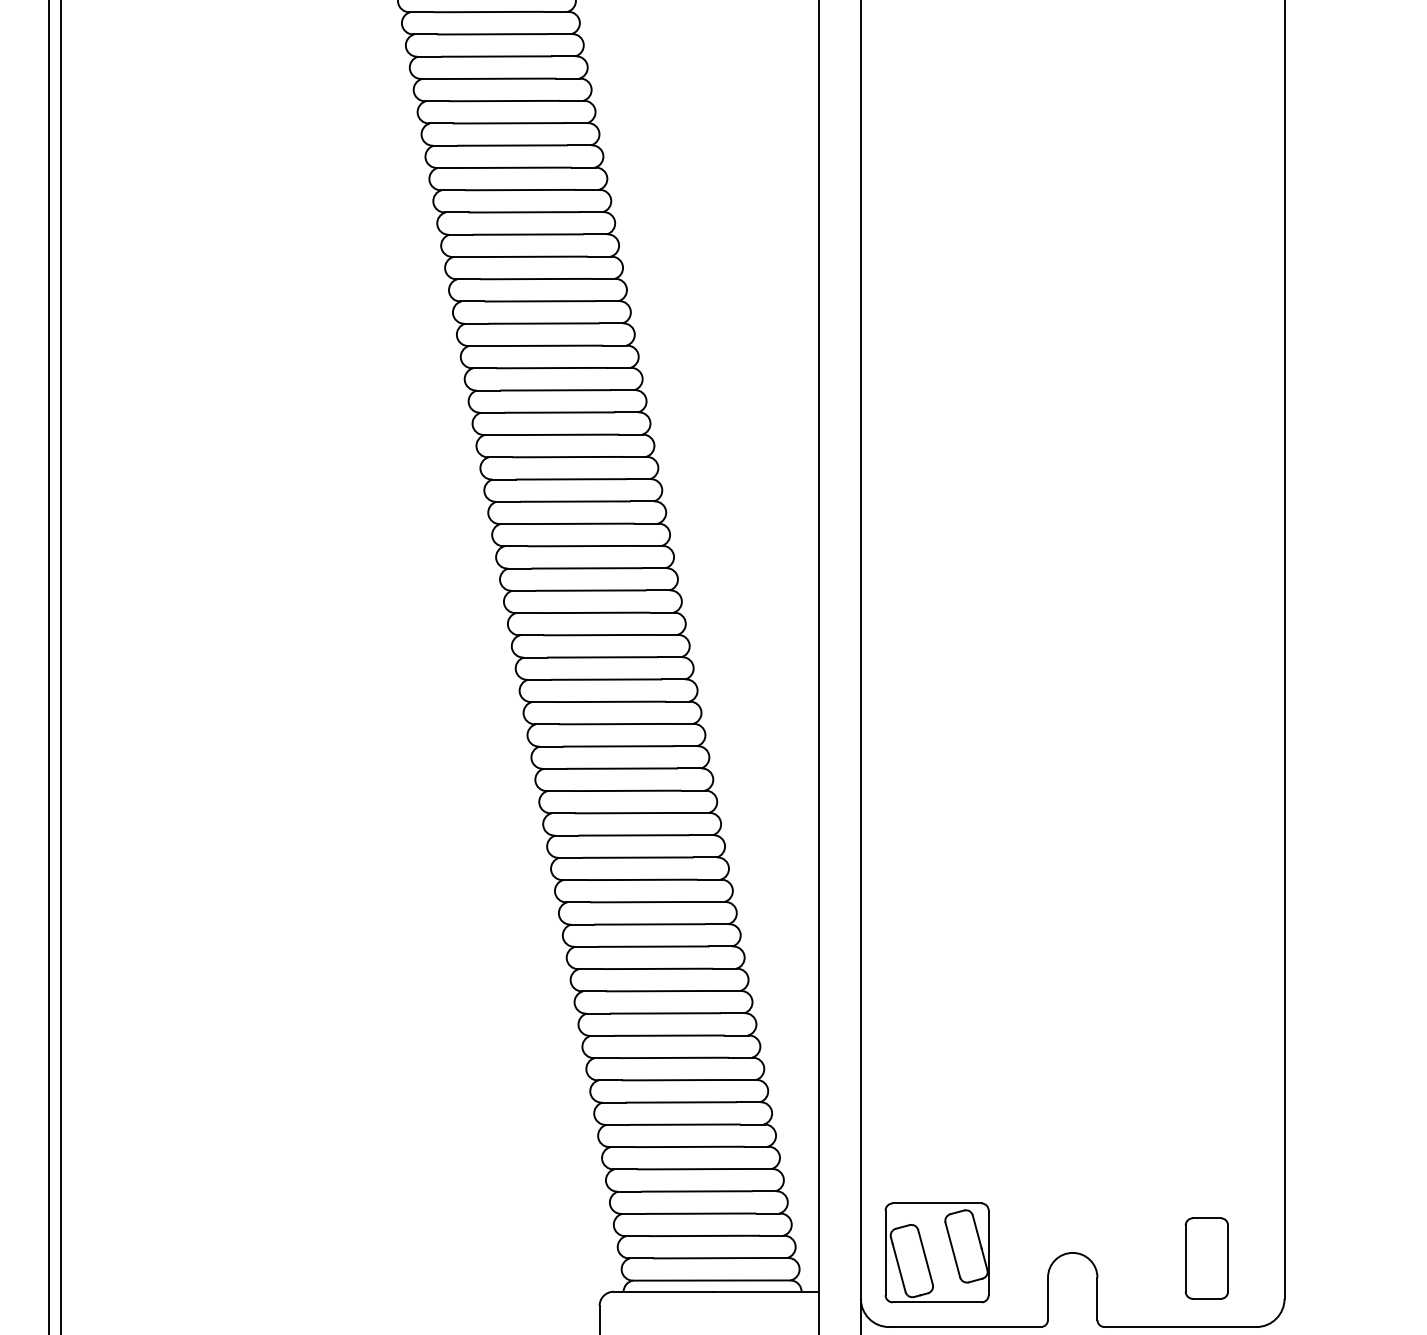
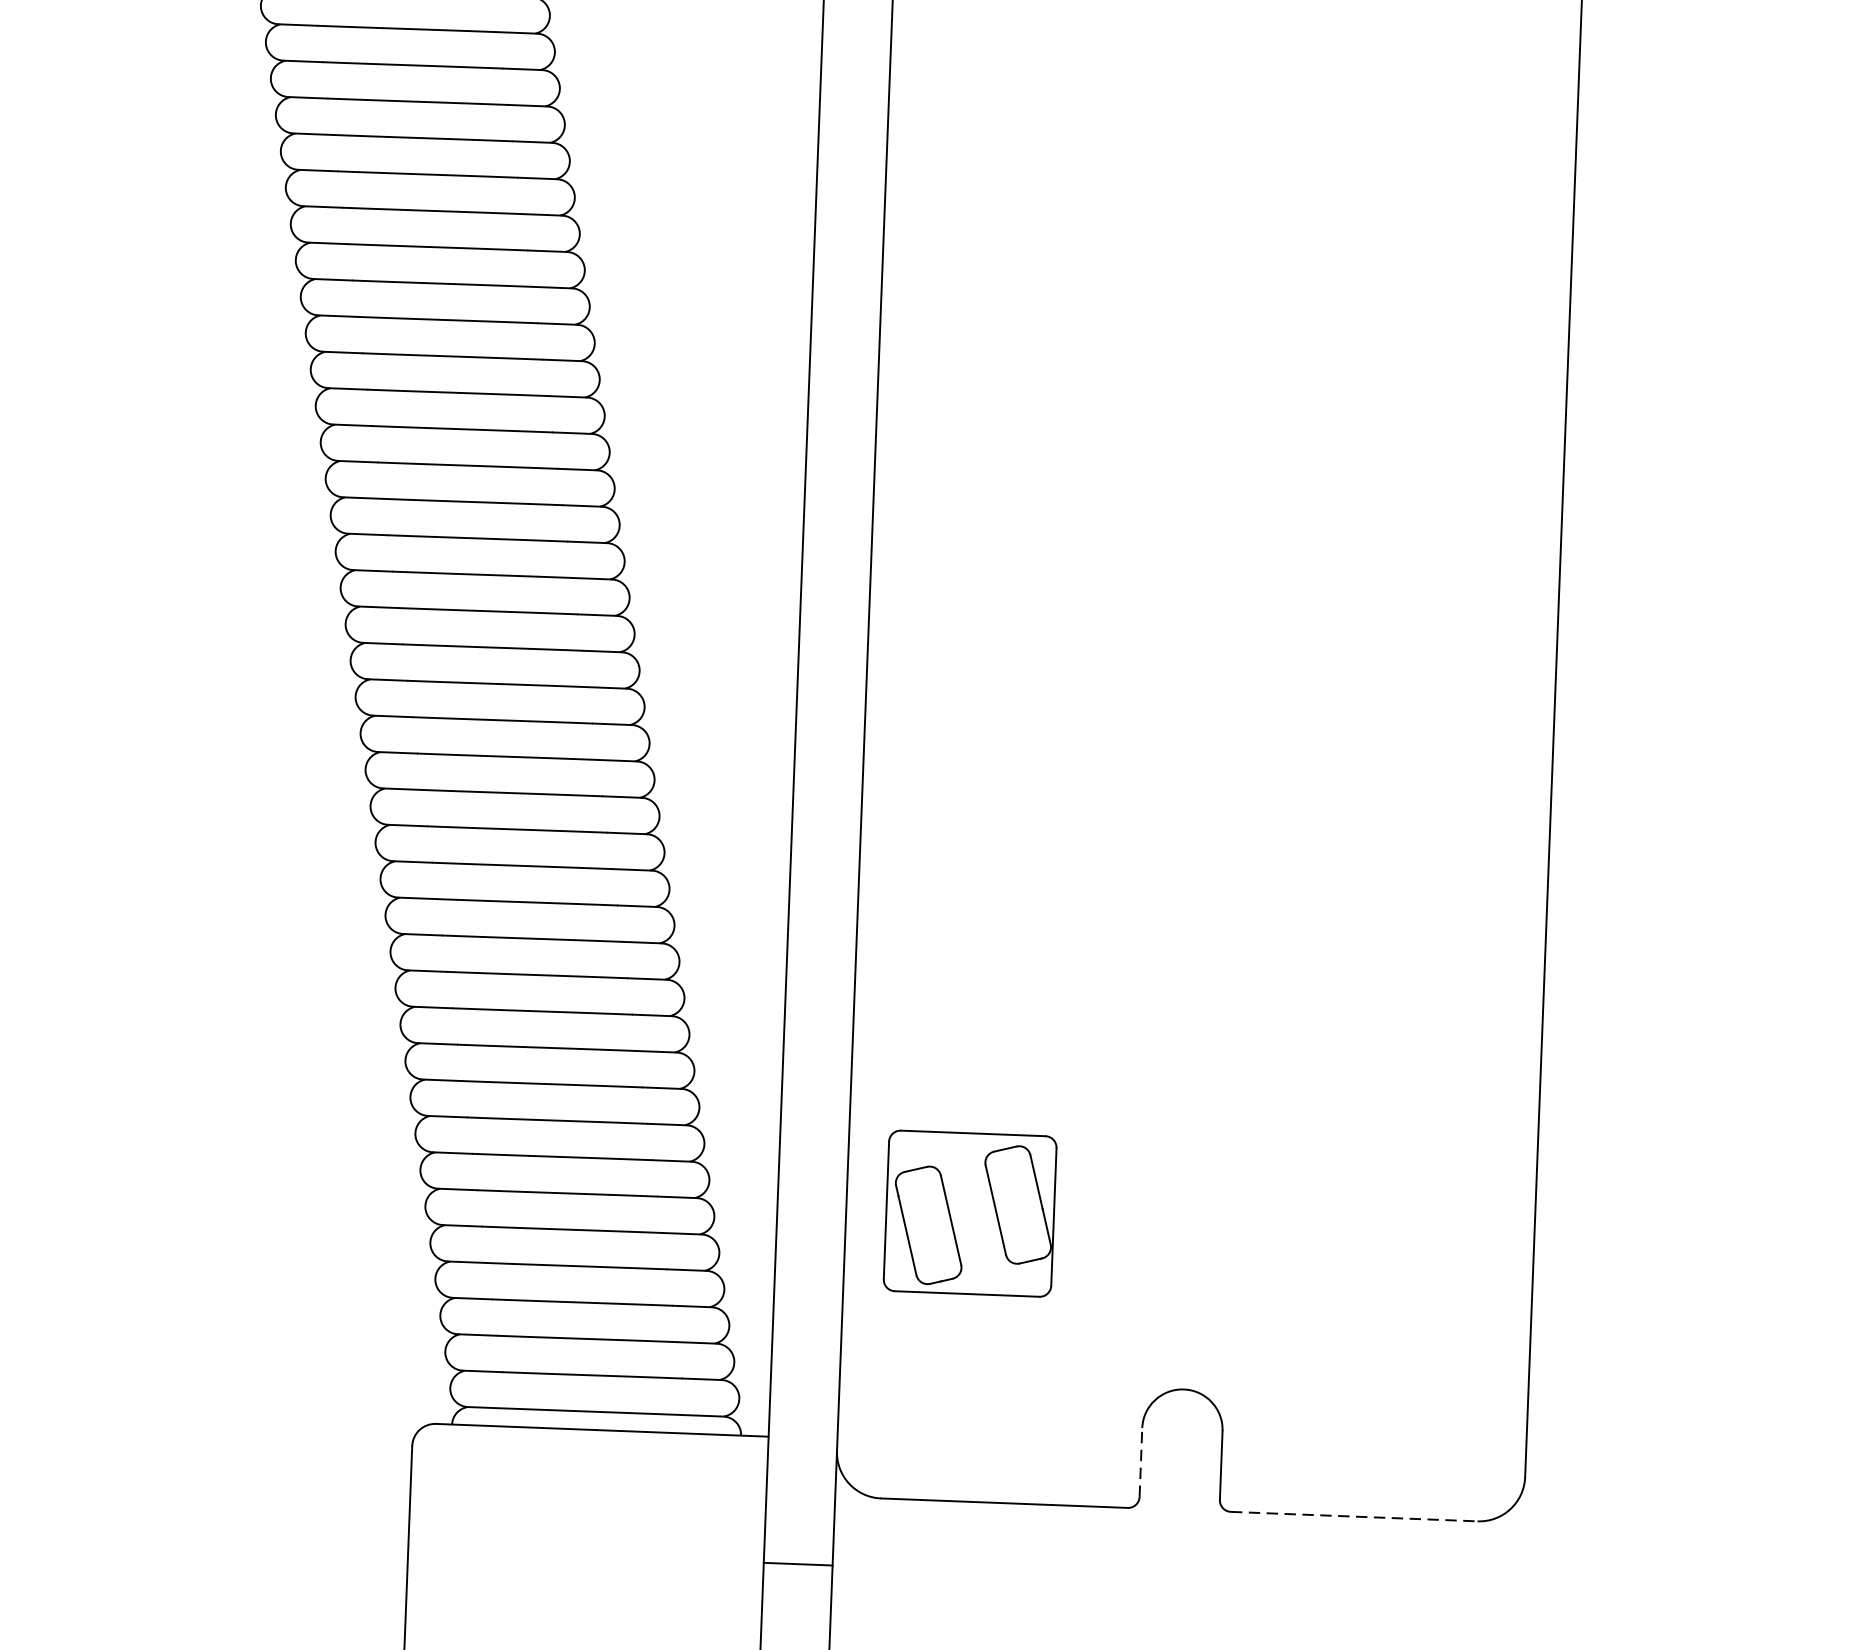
part: (936, 1252) -> (969, 1213), moved
part: (1206, 1258) -> (1400, 1406), removed
line: (1048, 1298) -> (1141, 1461), solid -> dashed
line: (1180, 1327) -> (1354, 1517), solid -> dashed

